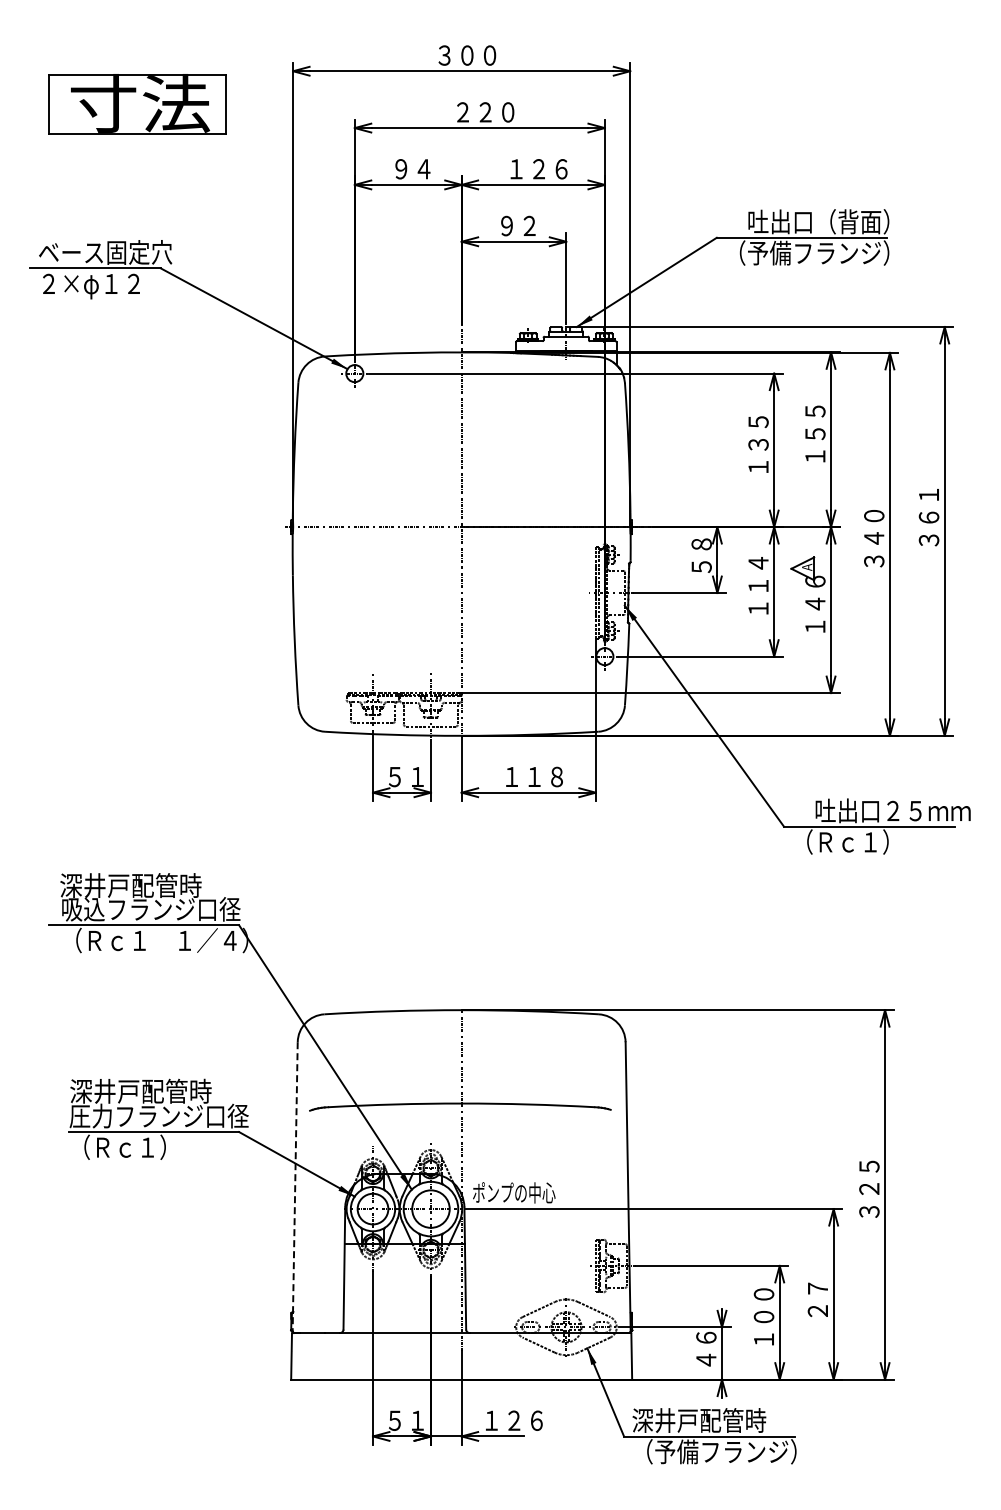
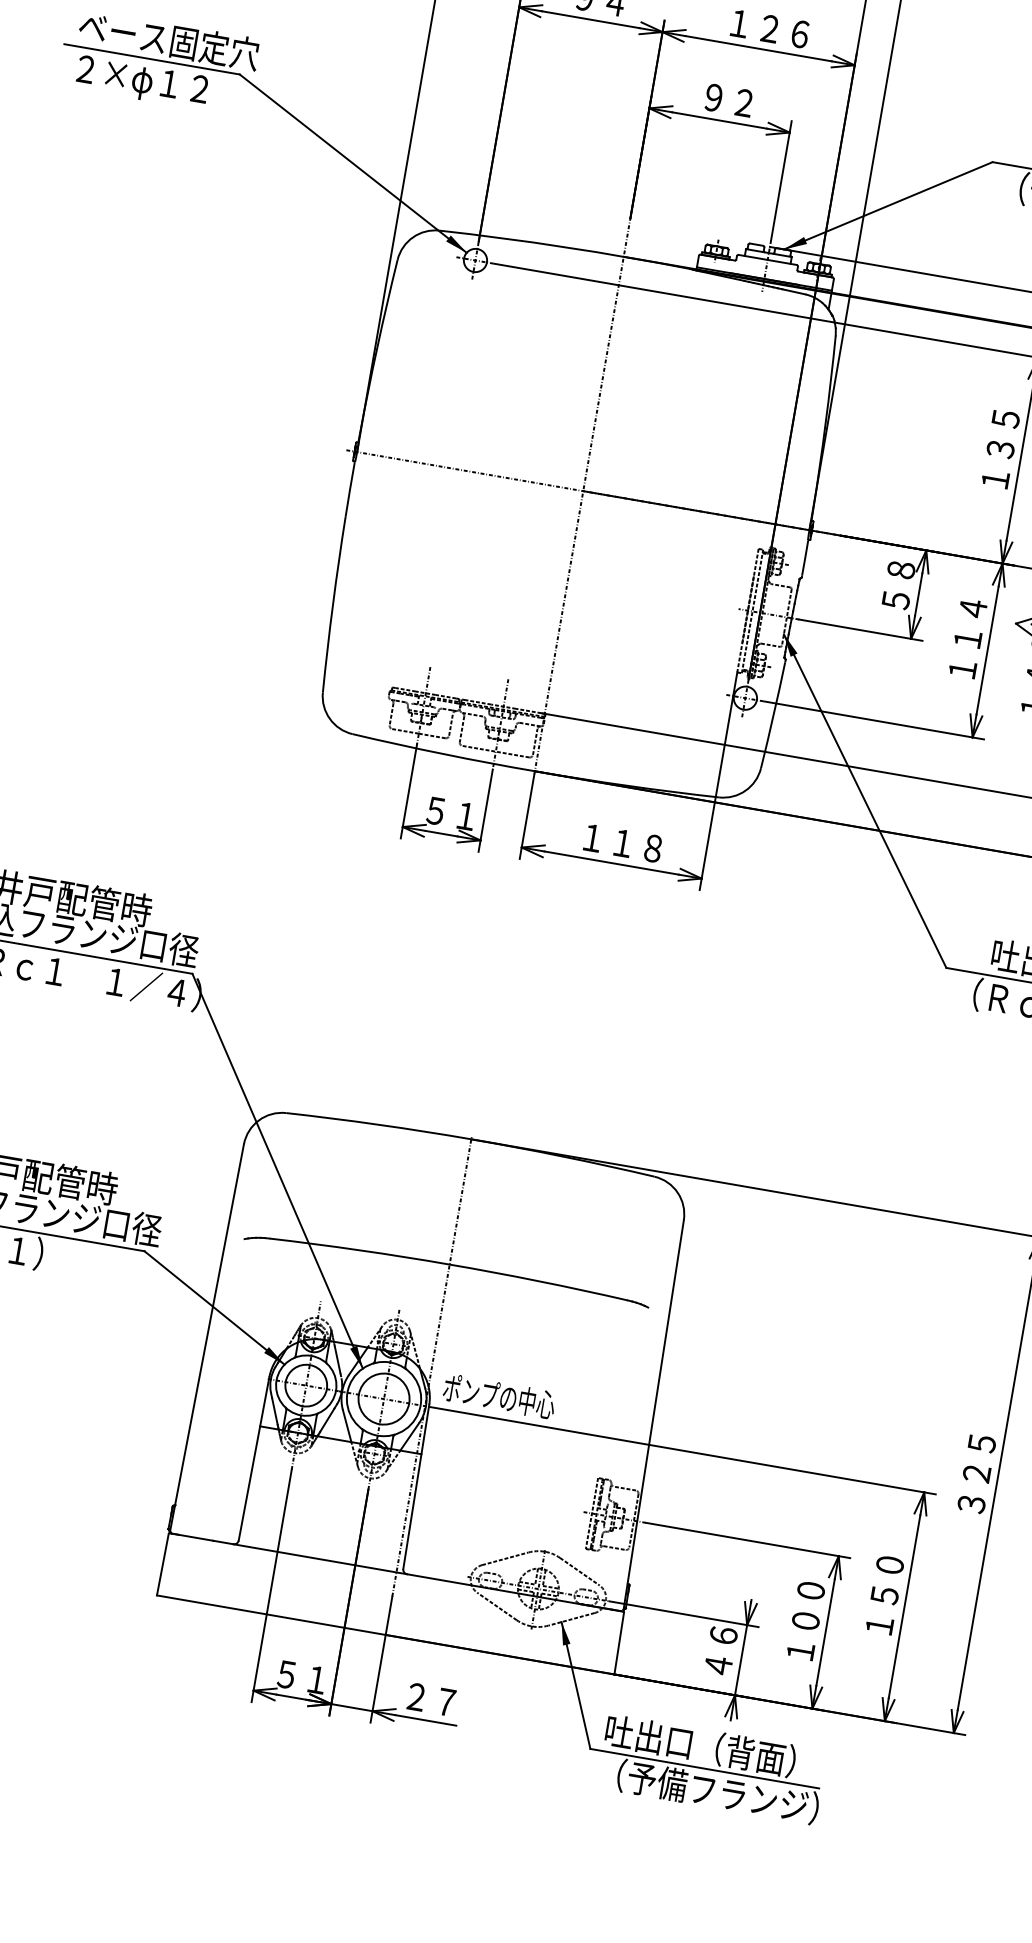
line: (295, 1186) -> (207, 1337), dashed -> solid
text: (817, 1288) -> (884, 1595), ２７ -> １５０
text: (513, 1420) -> (445, 1701), １２６ -> ２７
text: (702, 1420) -> (699, 1745), 深井戸配管時 -> 吐出口（背面）

